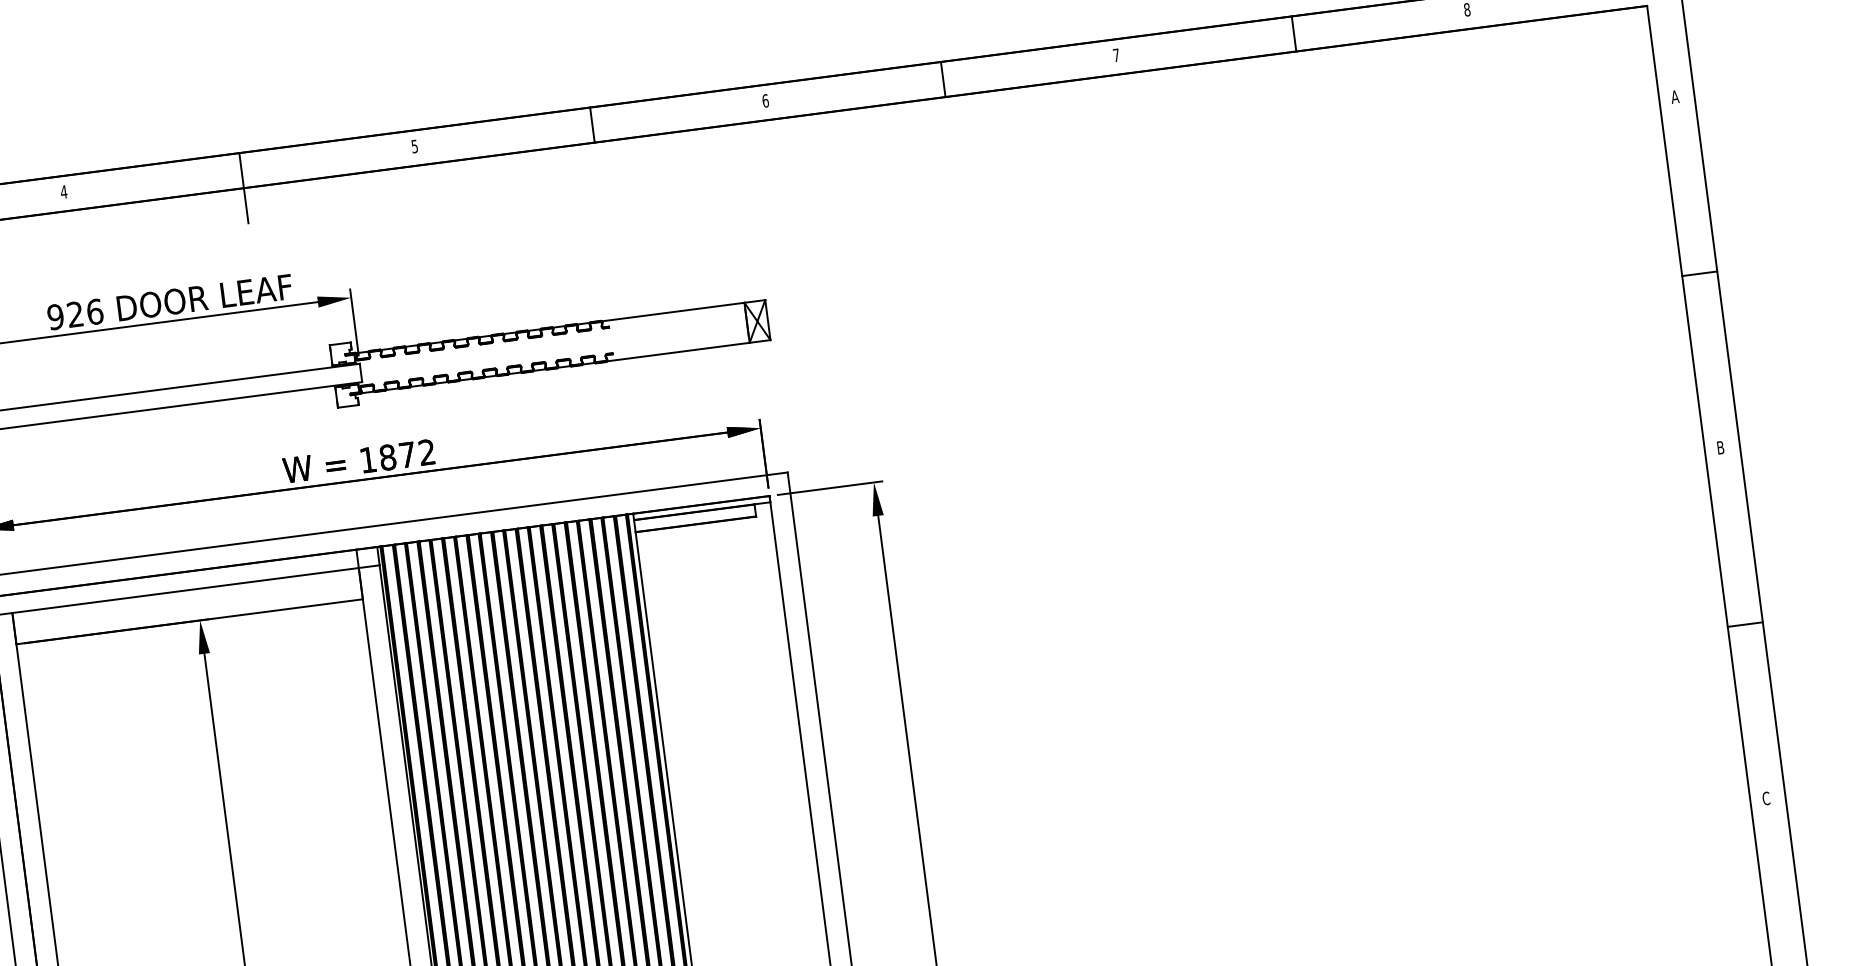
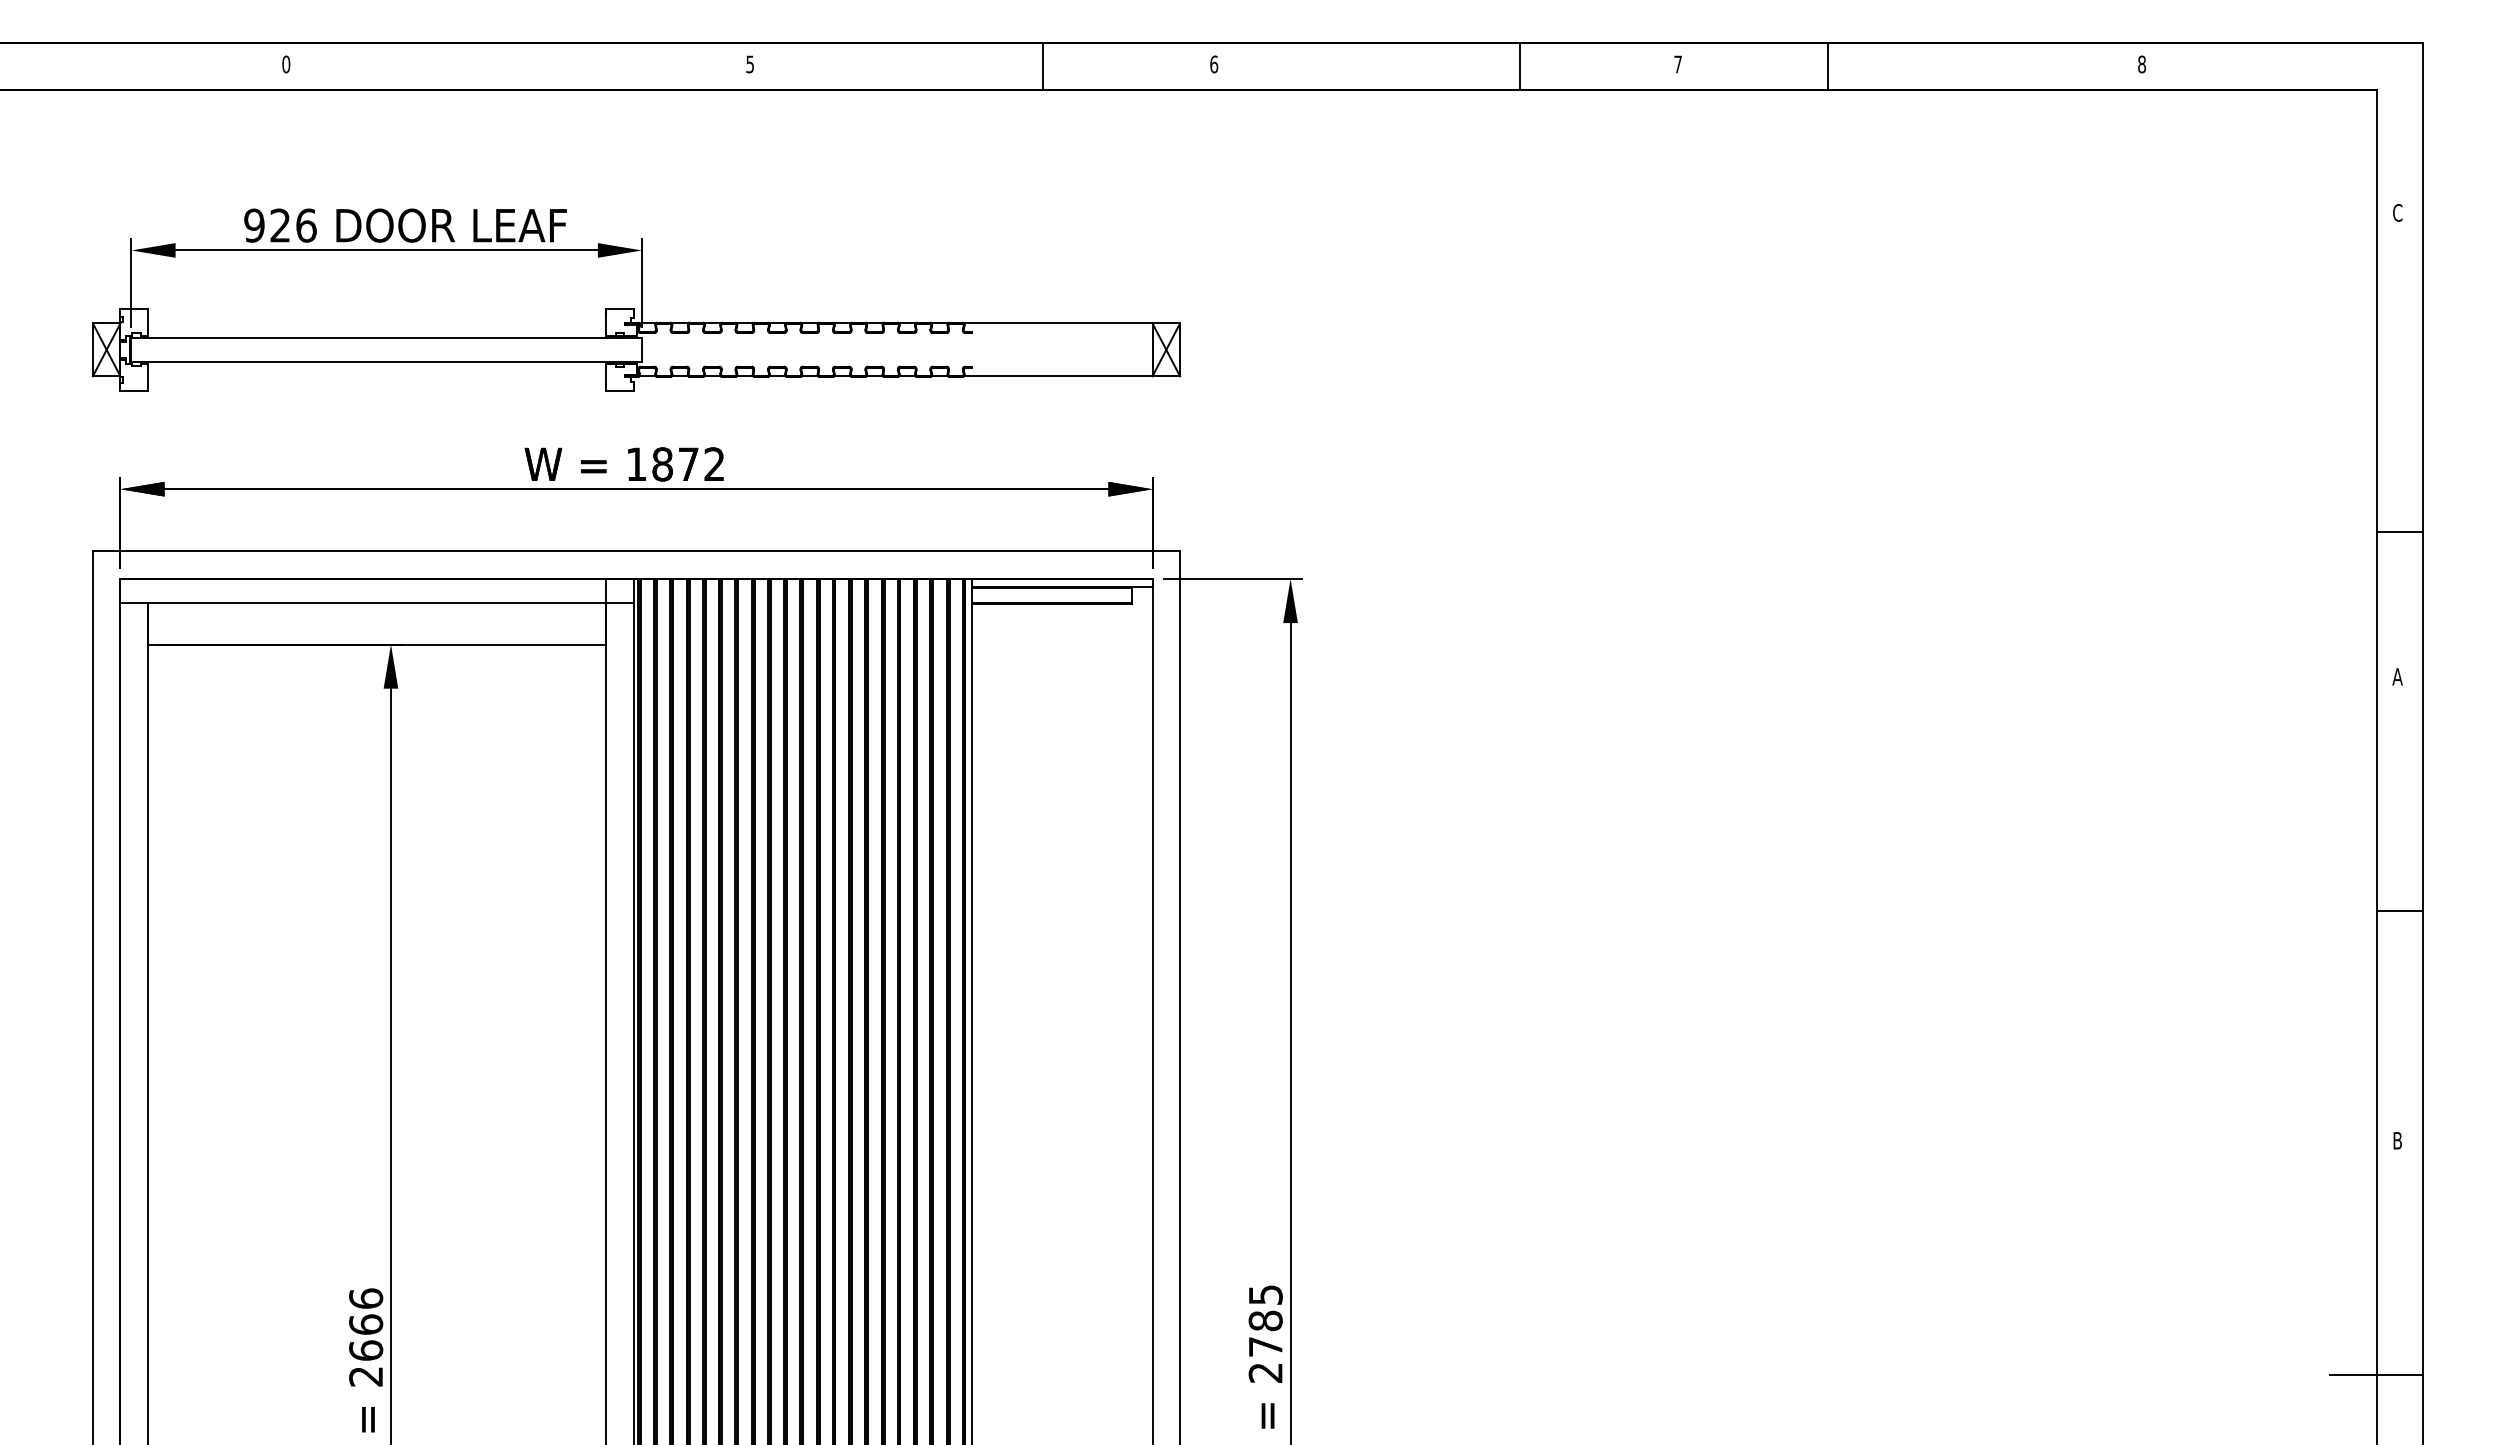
line: (1293, 33) -> (1827, 66), moved
line: (943, 79) -> (1519, 66), moved
text: (1674, 96) -> (2397, 212), A -> C
line: (592, 125) -> (1042, 66), moved
line: (243, 187) -> (520, 89), removed
text: (64, 192) -> (286, 64), 4 -> 0
line: (1699, 274) -> (2399, 532), moved
text: (1720, 447) -> (2397, 676), B -> A
text: (1766, 798) -> (2397, 1140), C -> B

